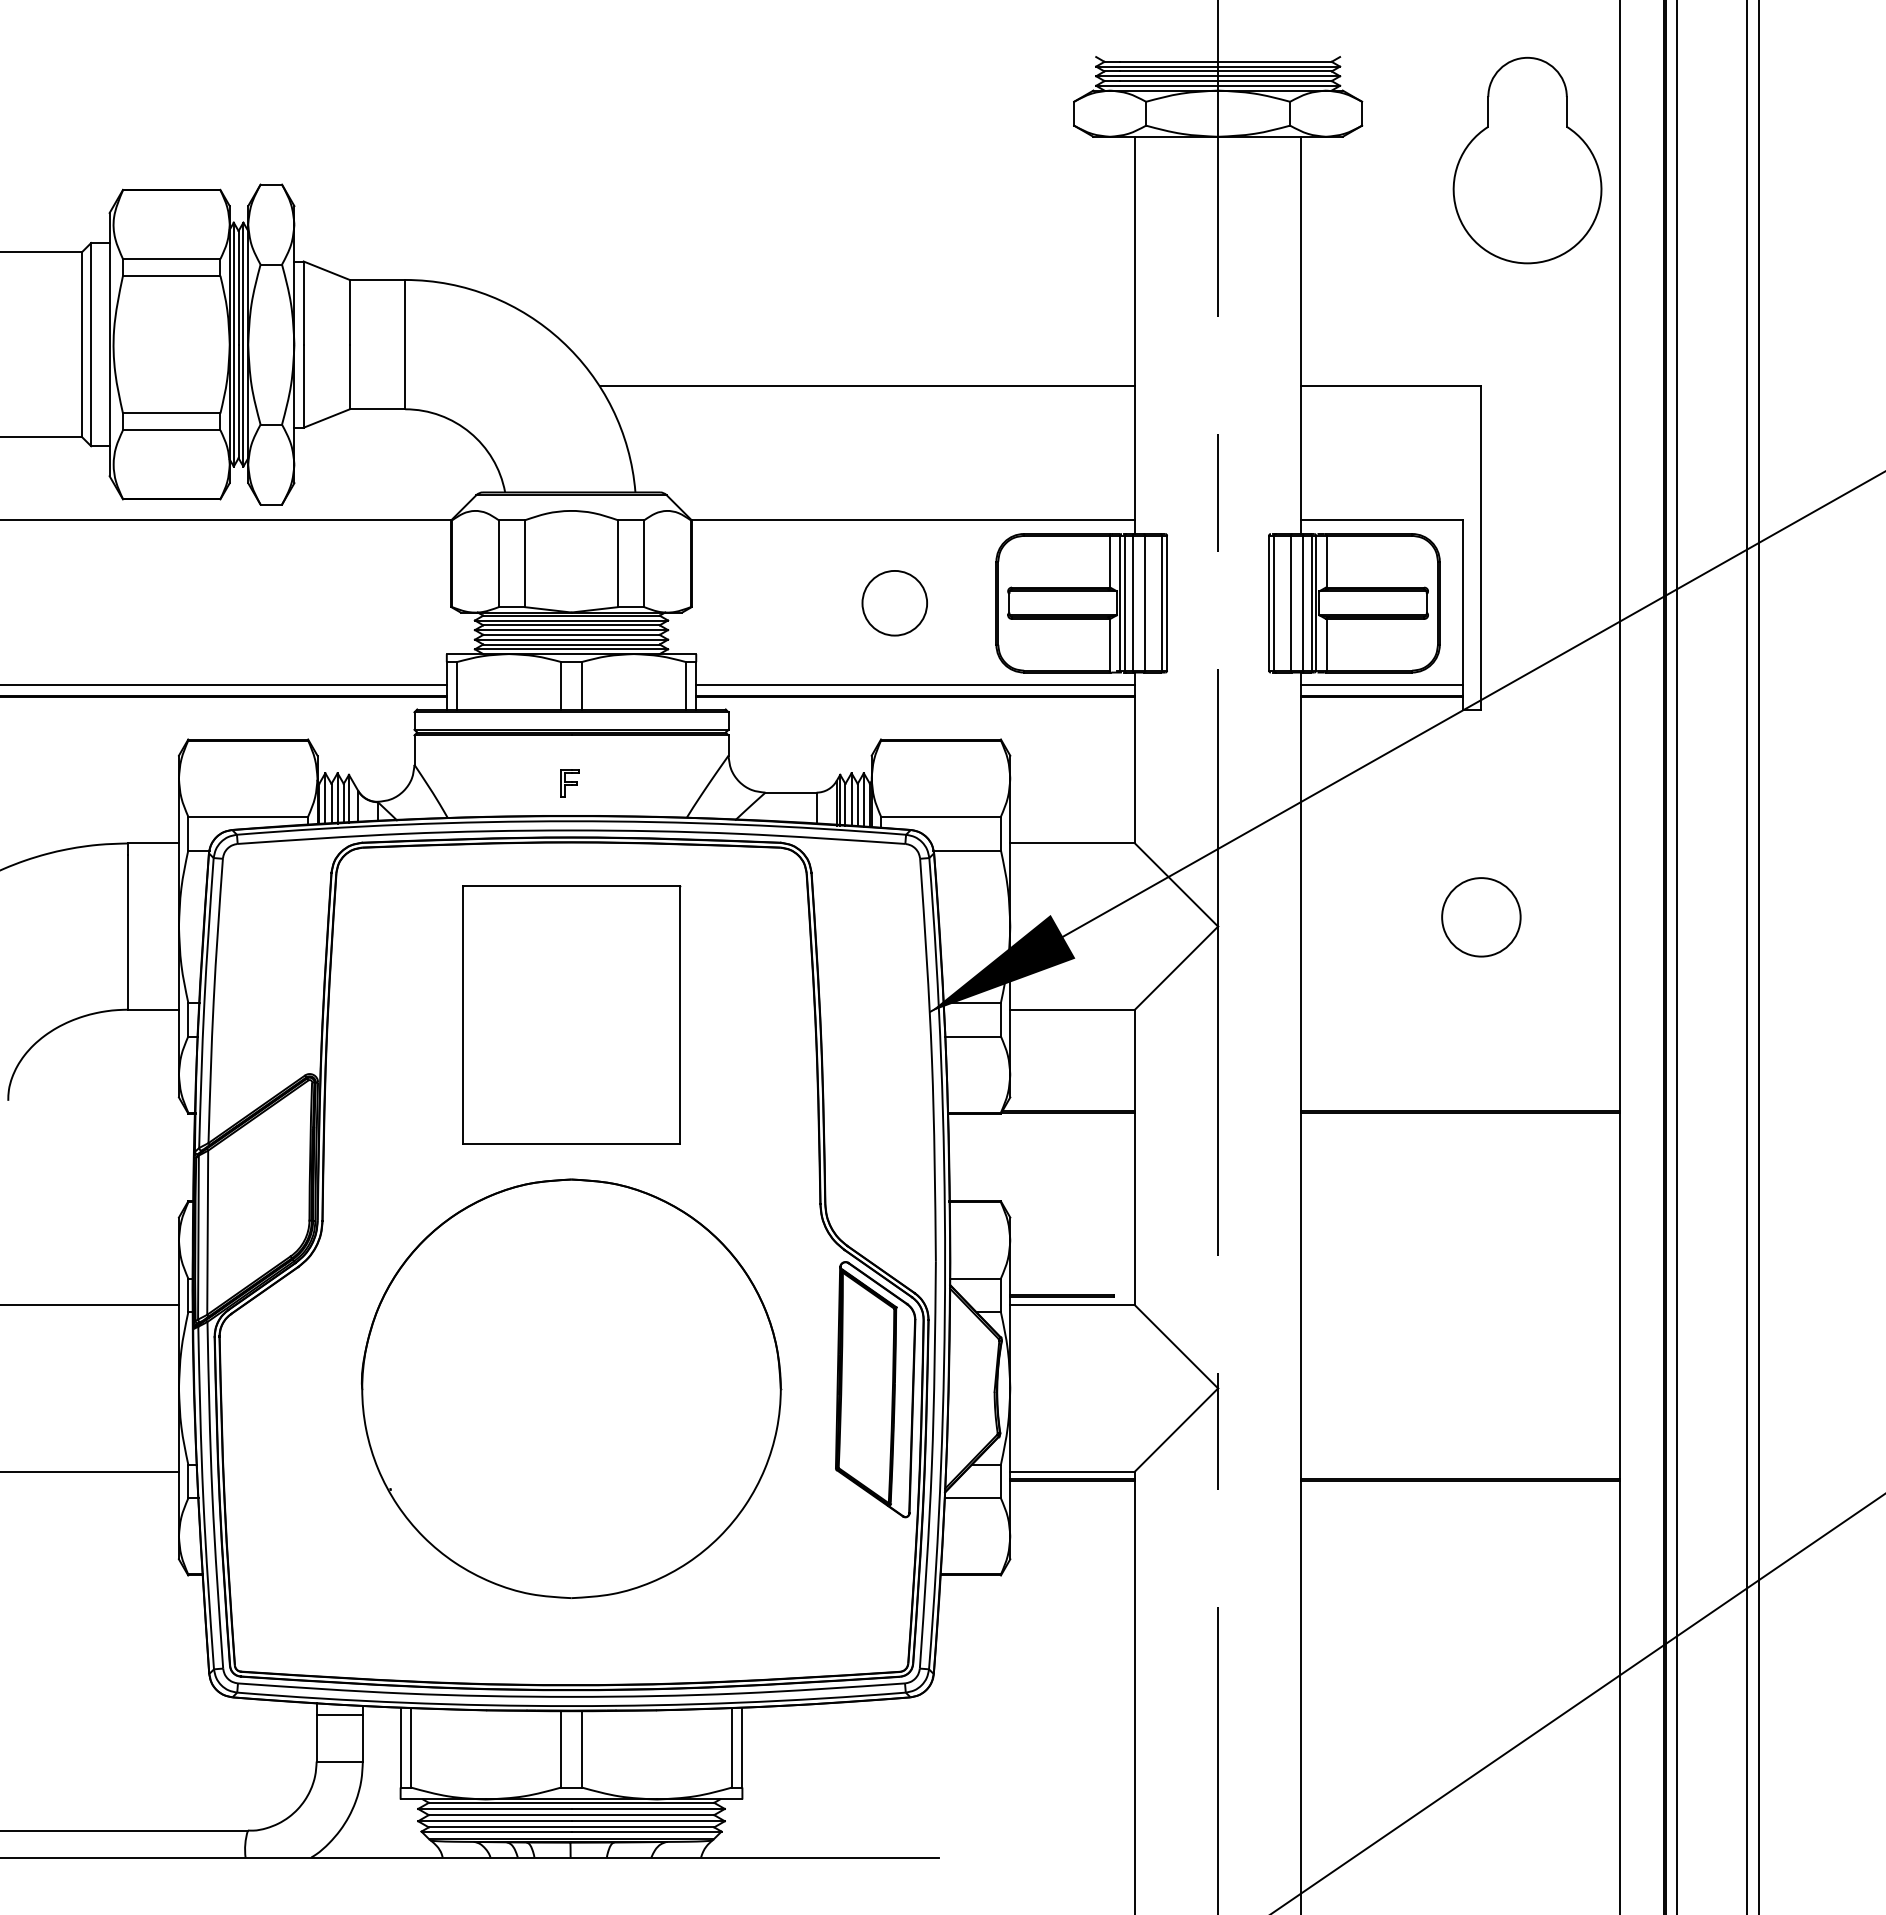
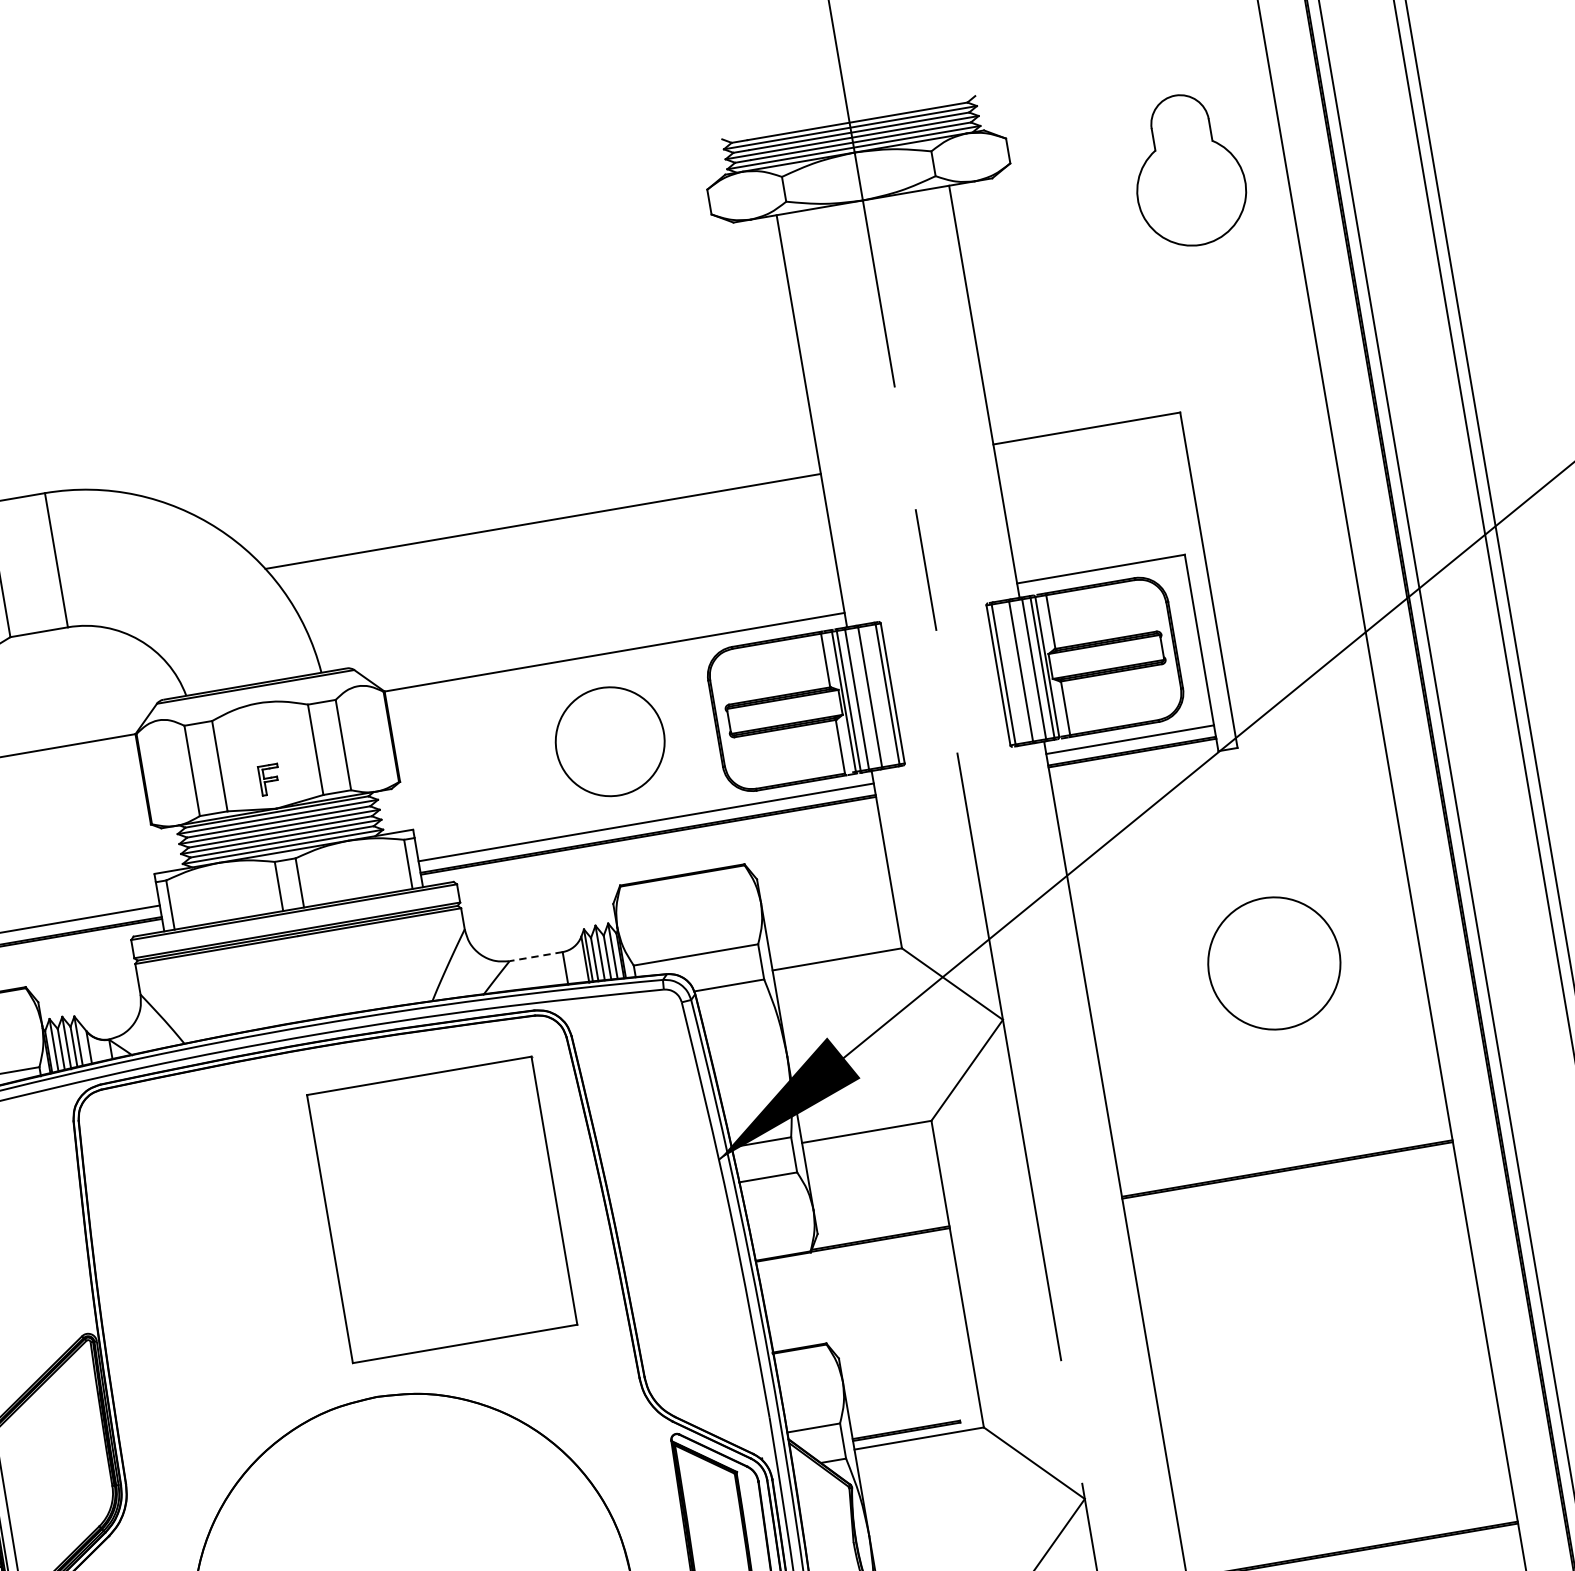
part: (1527, 160) -> (1188, 170), size x0.7
circle: (894, 602) -> (609, 741), size x1.6
part: (569, 783) -> (269, 779), moved
line: (791, 792) -> (536, 956), solid -> dashed
circle: (1481, 917) -> (1274, 963), size x1.6
part: (571, 1014) -> (442, 1209), moved

